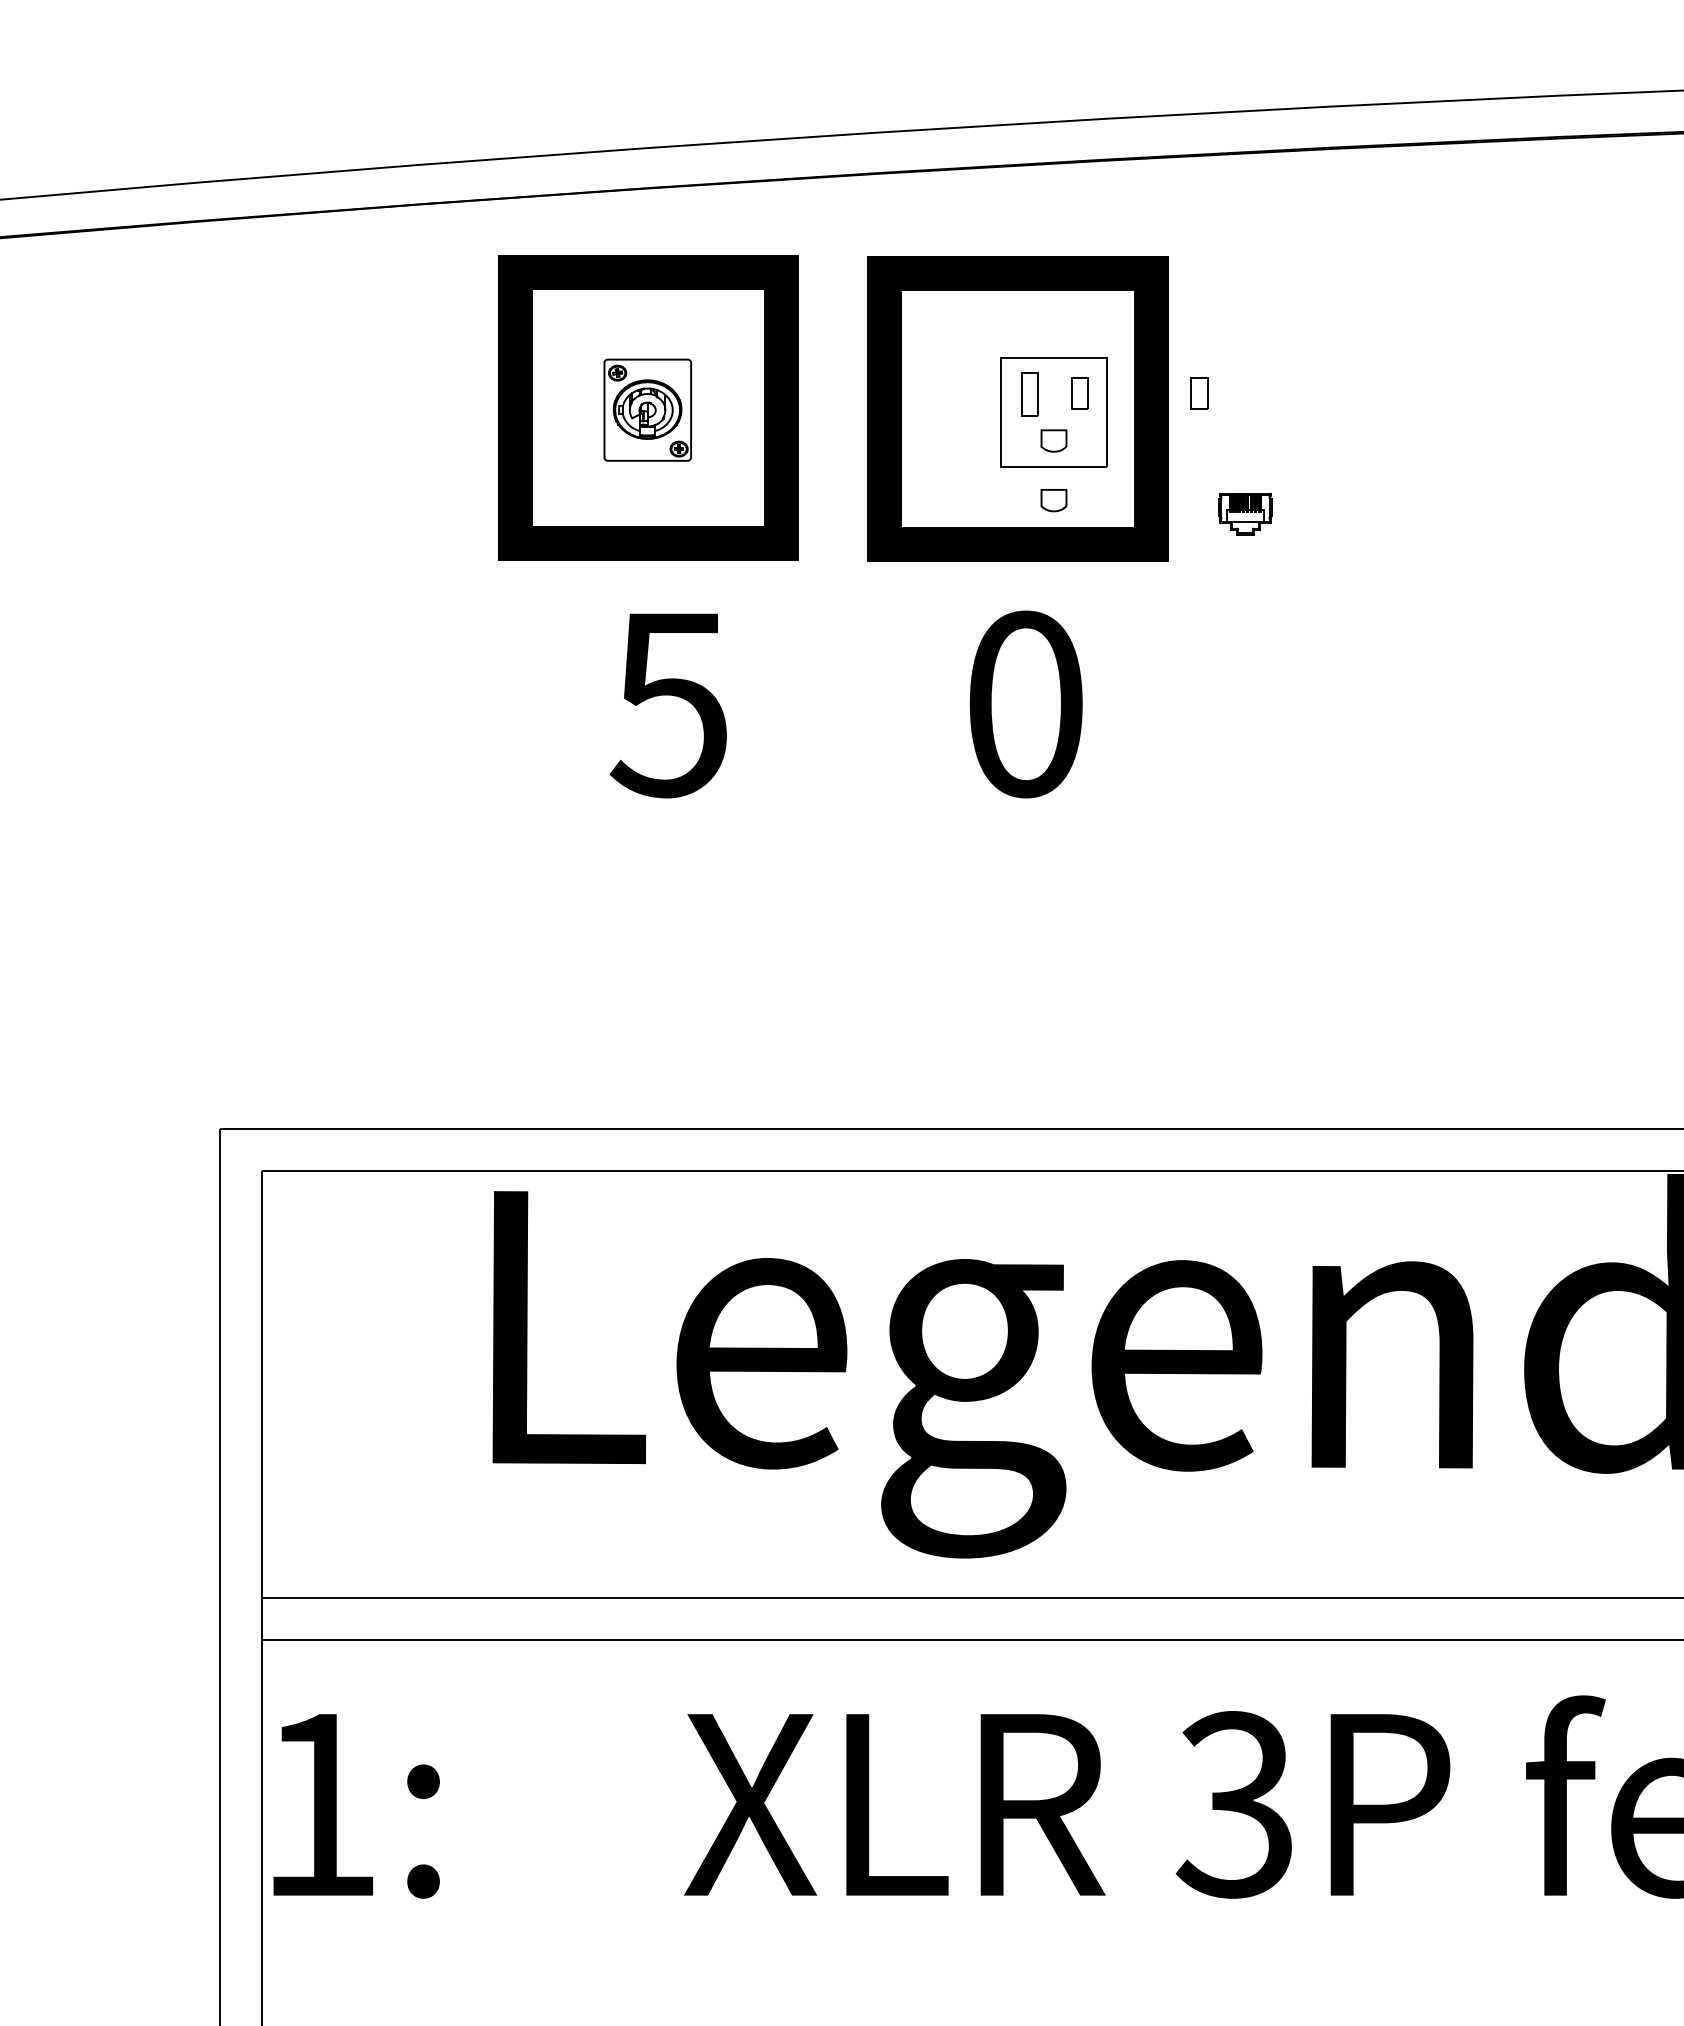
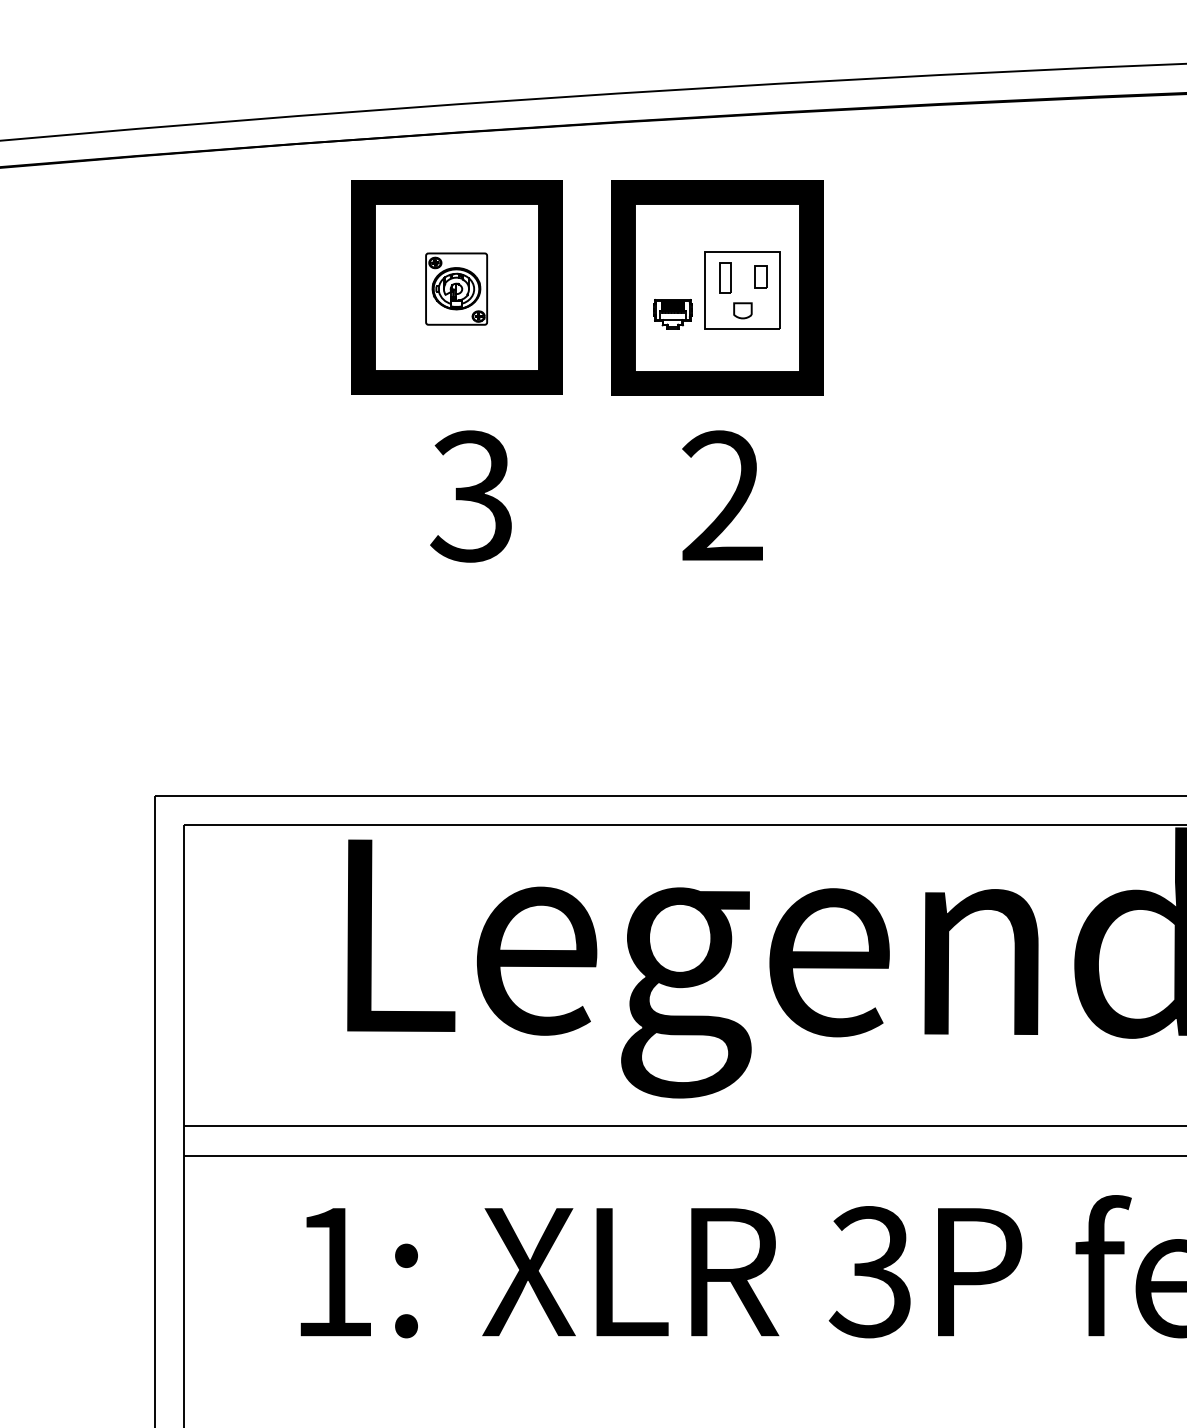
part: (1198, 392) -> (844, 276), removed
part: (1053, 500) -> (742, 352), removed
part: (1244, 514) -> (672, 314), moved
text: (667, 704) -> (470, 496), 5 -> 3
text: (1025, 704) -> (722, 496), 0 -> 2
text: (355, 1806) -> (358, 1273), moved

